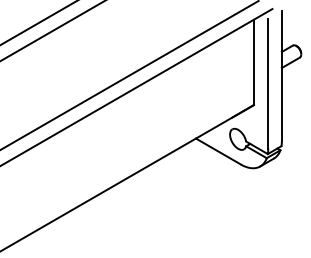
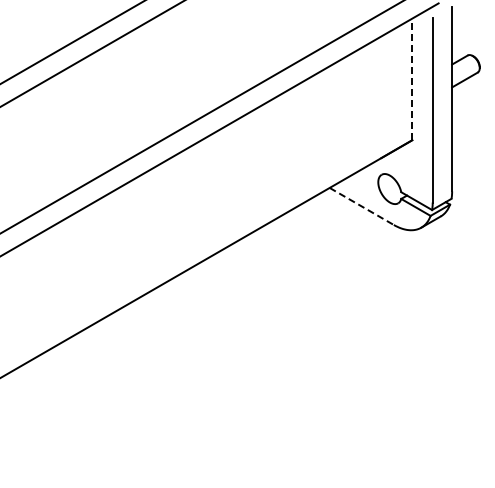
line: (254, 62) -> (412, 79), solid -> dashed
line: (218, 151) -> (362, 206), solid -> dashed

